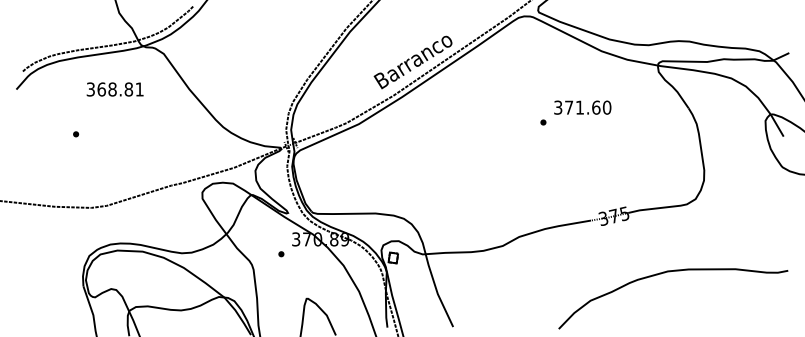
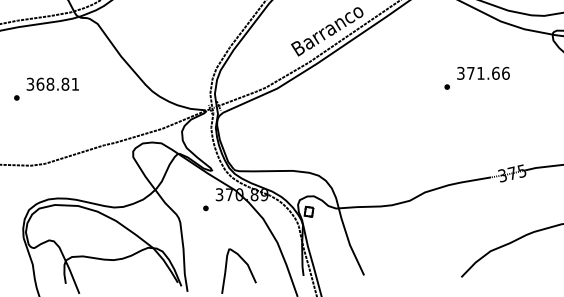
text: (114, 89) -> (52, 84), moved
text: (607, 107) -> (506, 73), 371.60 -> 371.66

